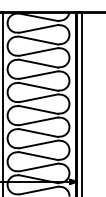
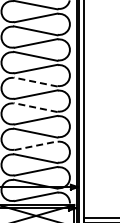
line: (38, 86) -> (35, 81), solid -> dashed
line: (38, 109) -> (35, 107), solid -> dashed
line: (39, 144) -> (36, 145), solid -> dashed

